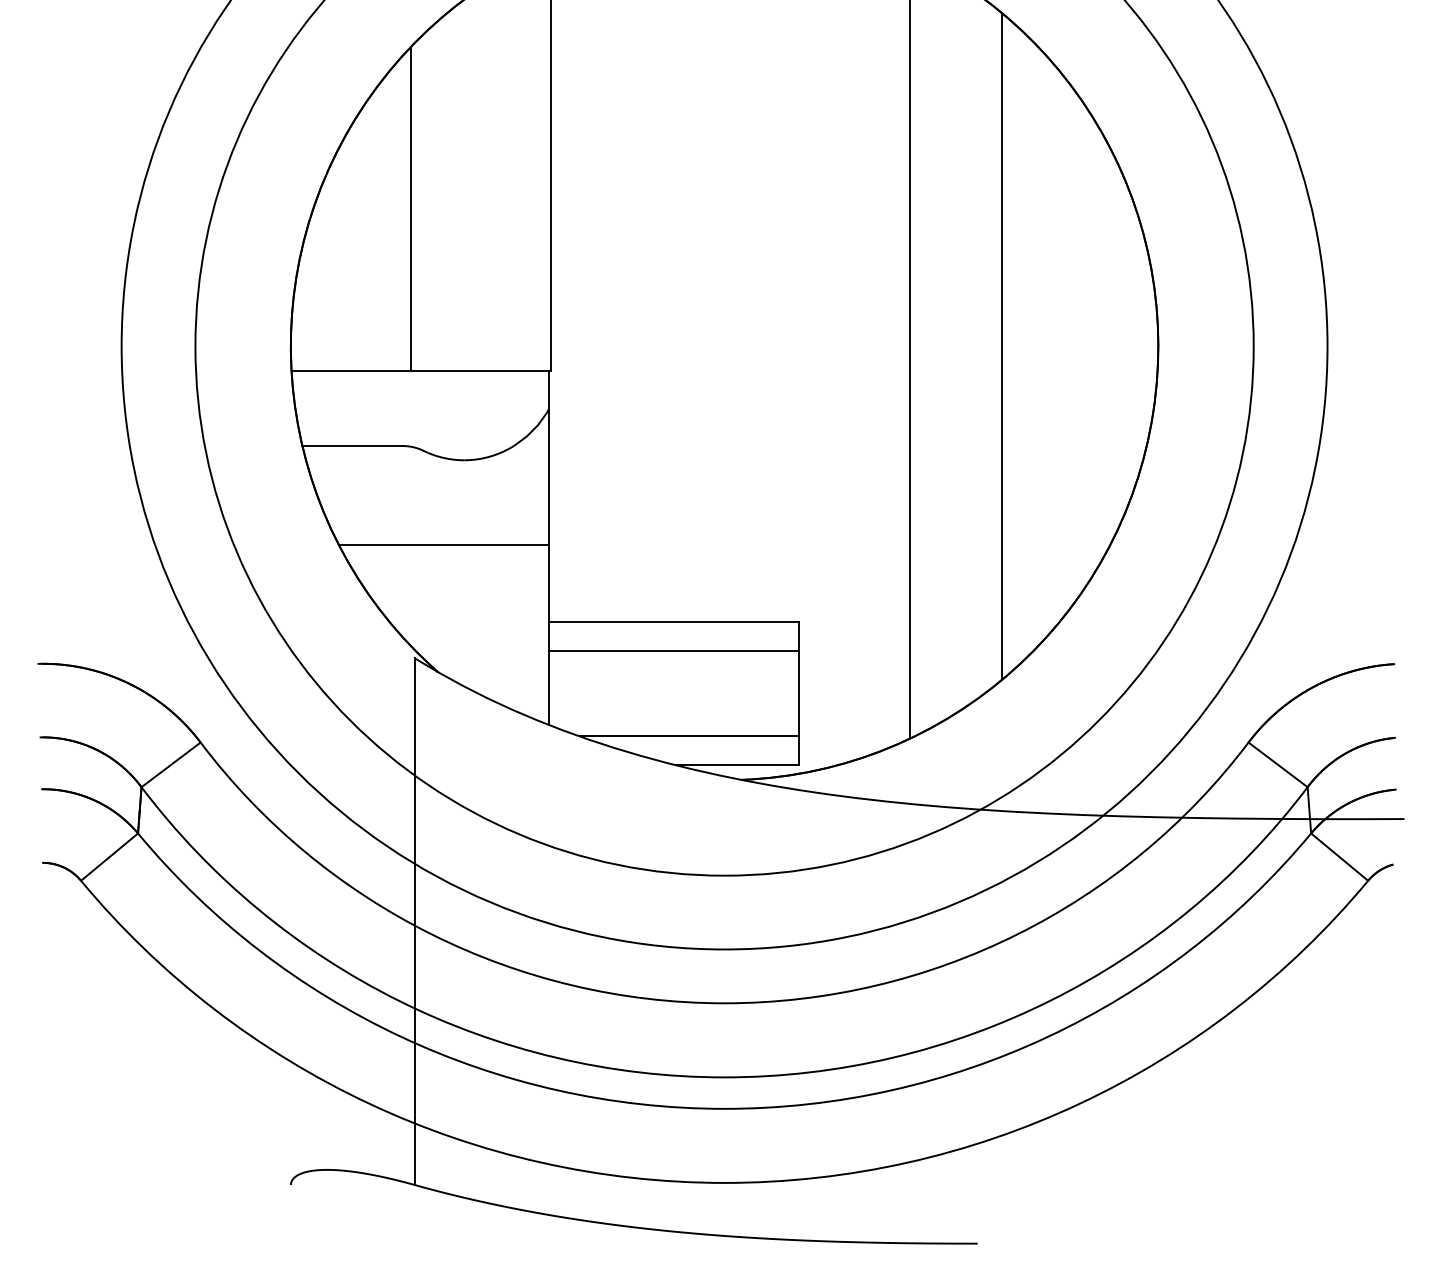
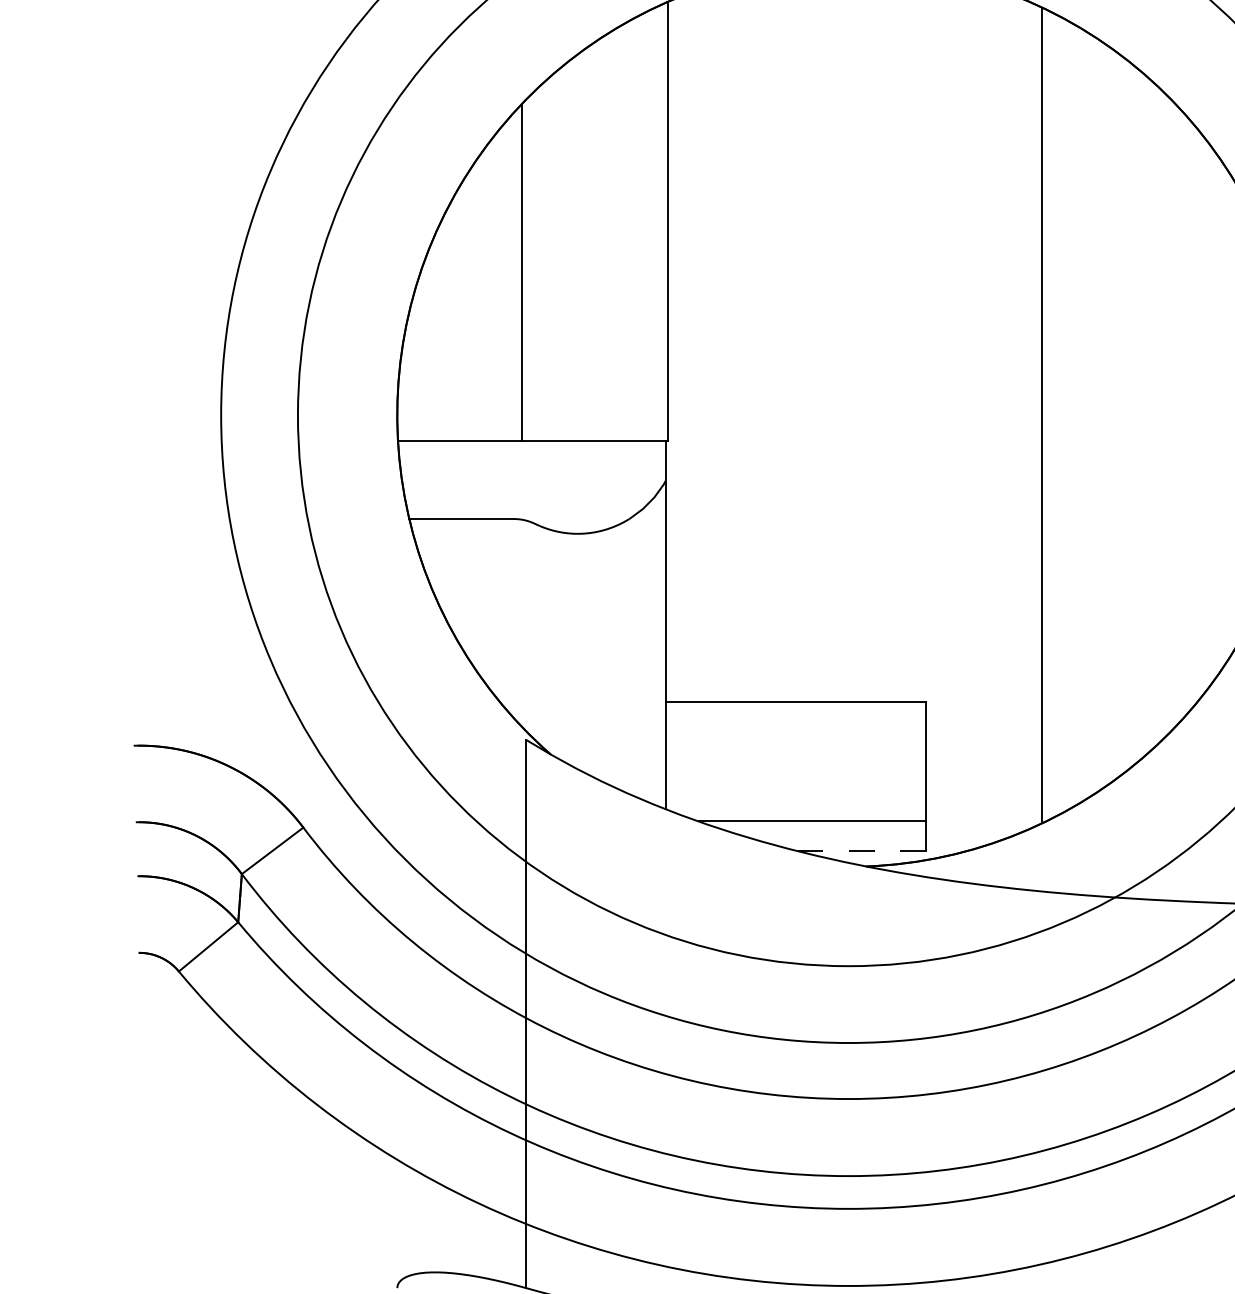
line: (1001, 346) -> (1136, 415), removed
line: (443, 544) -> (556, 621), removed
line: (673, 650) -> (795, 731), removed
line: (737, 765) -> (862, 851), solid -> dashed

